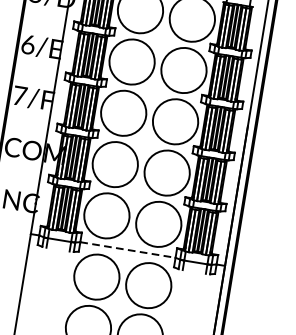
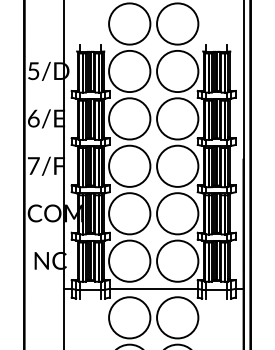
line: (128, 249) -> (154, 288), dashed -> solid

